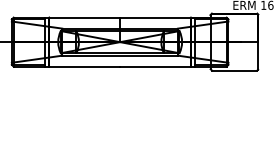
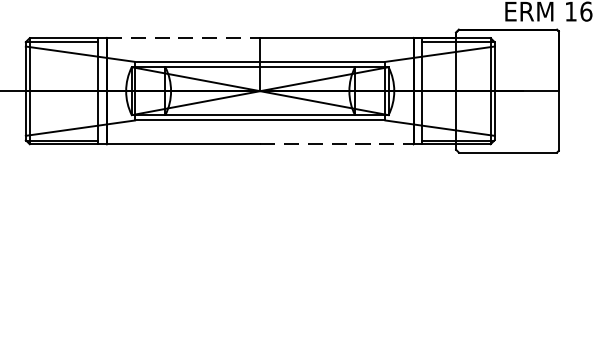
line: (85, 17) -> (185, 37), solid -> dashed
line: (156, 66) -> (338, 143), solid -> dashed

